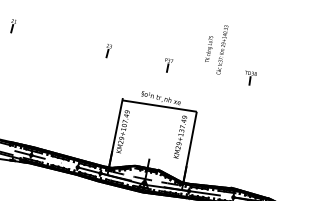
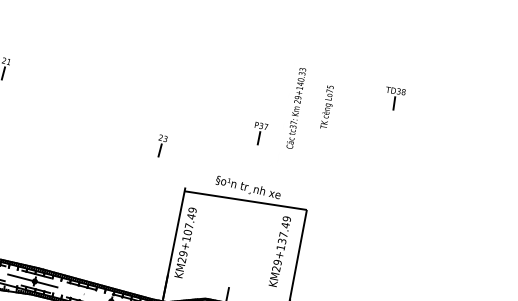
text: (222, 49) -> (296, 107), moved
part: (108, 51) -> (161, 147), moved
part: (250, 77) -> (395, 97), moved

